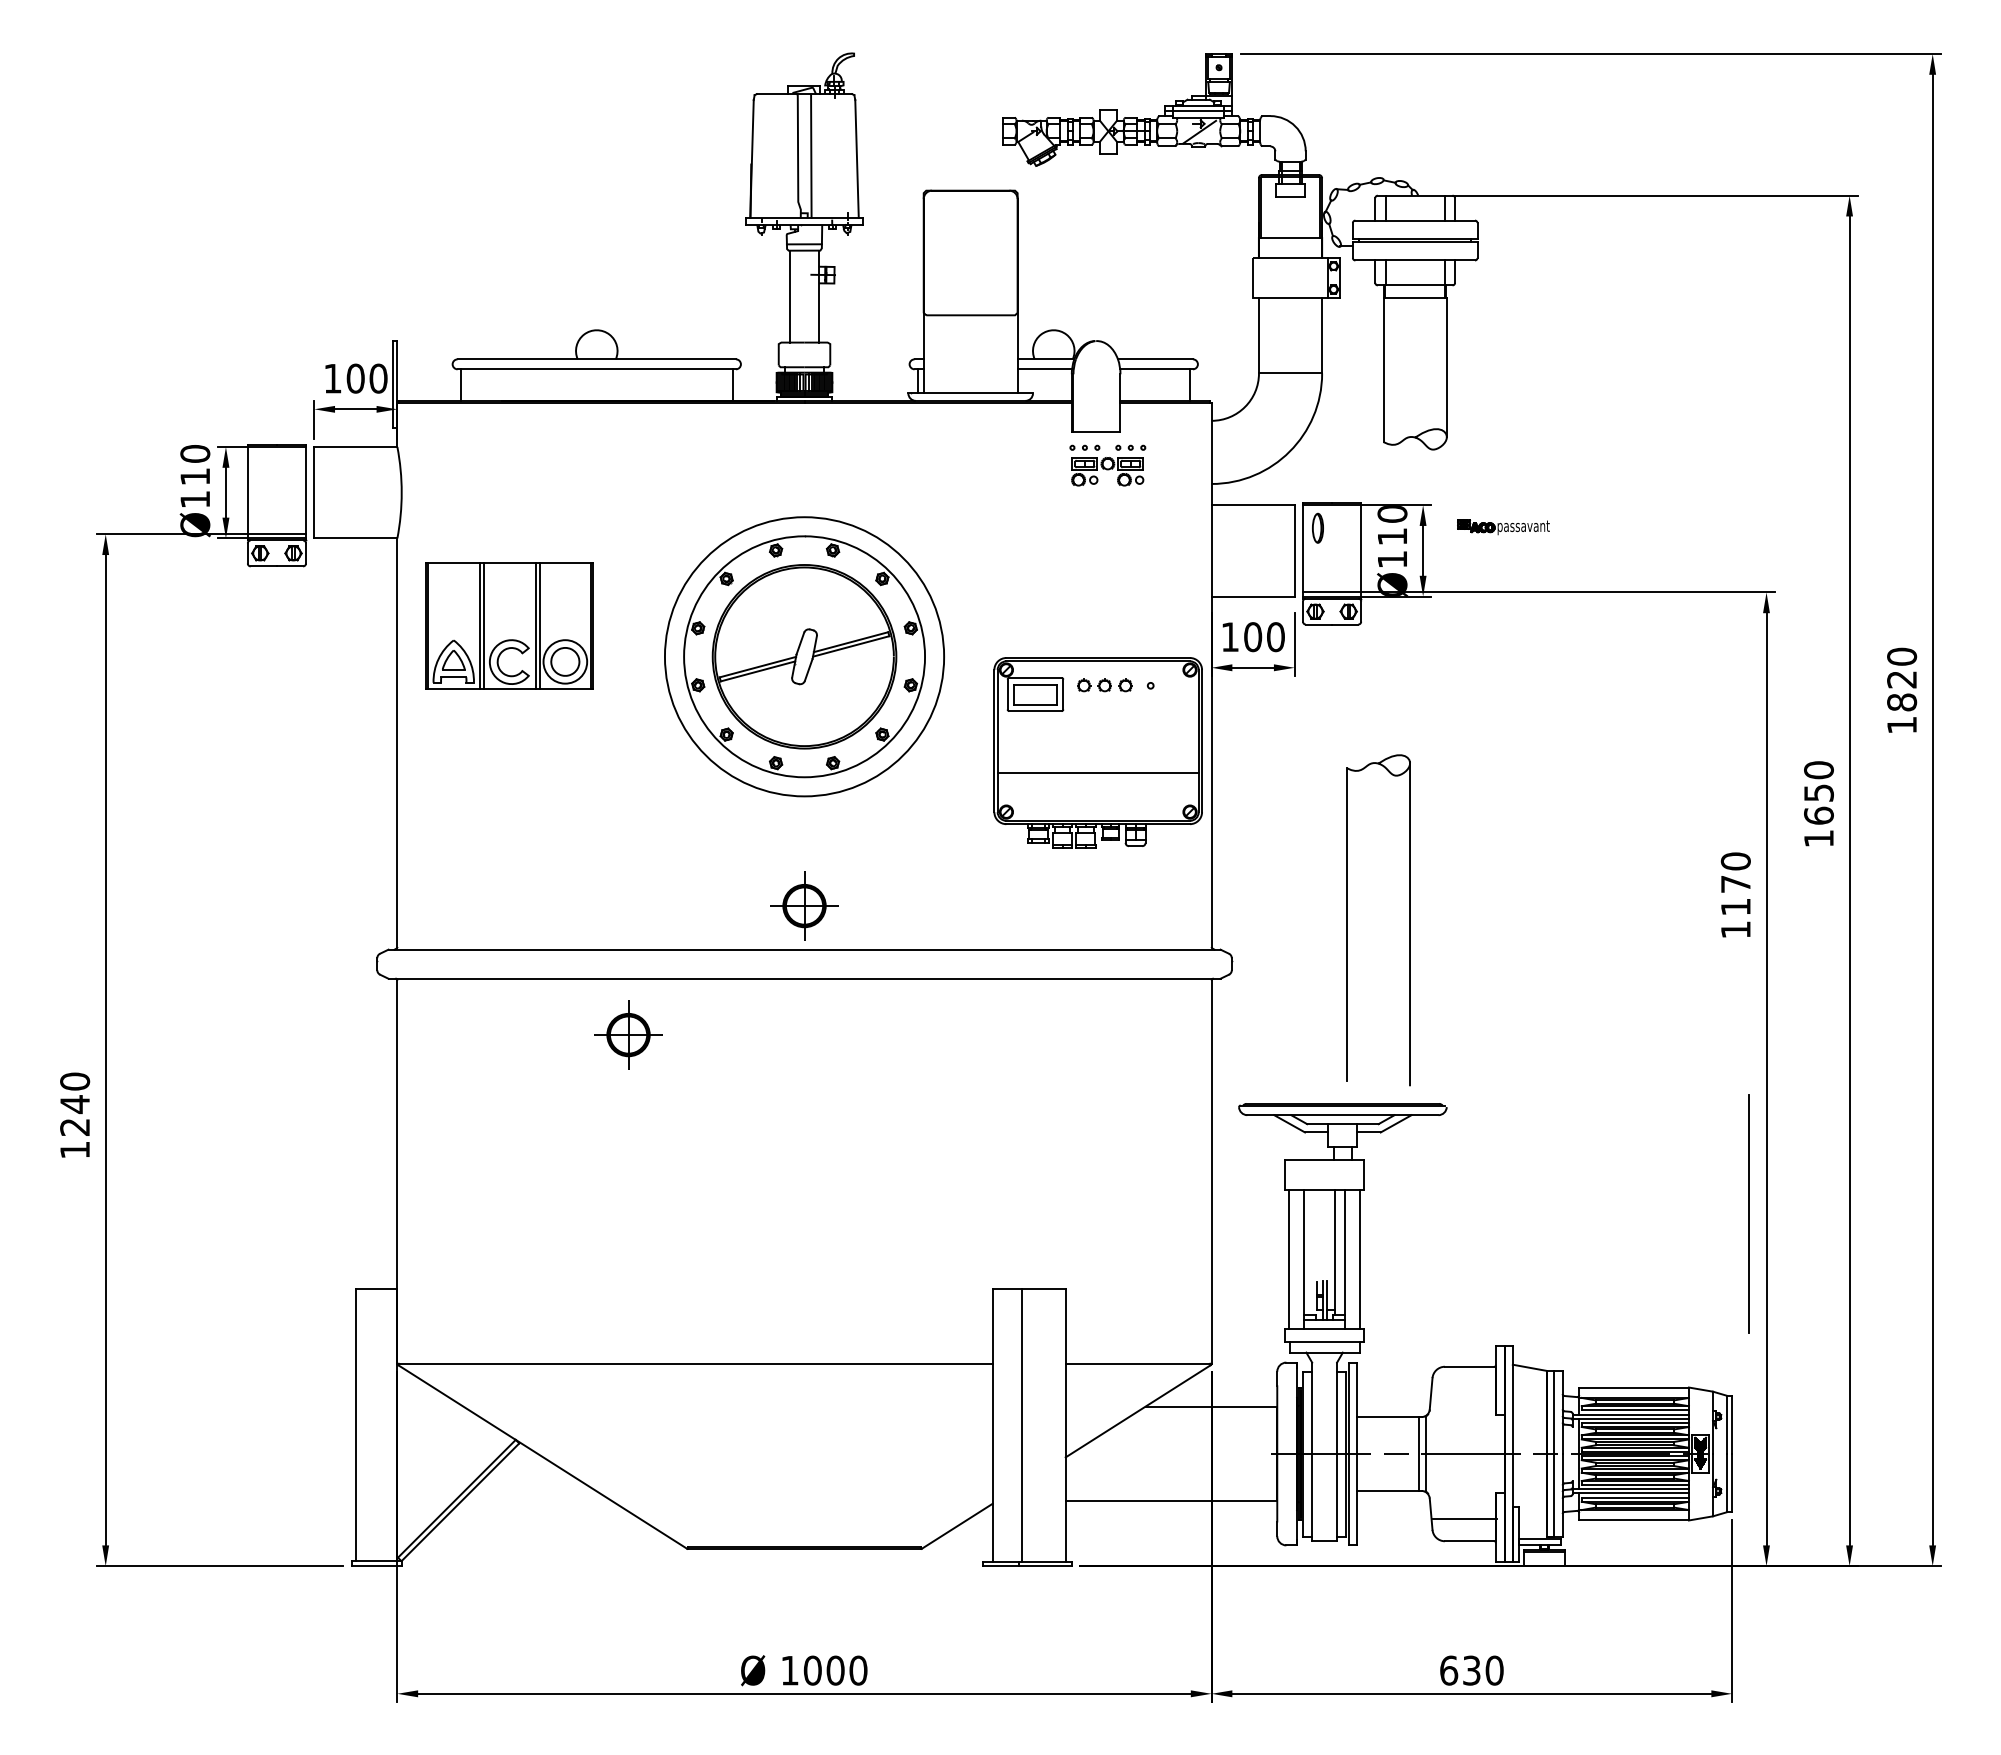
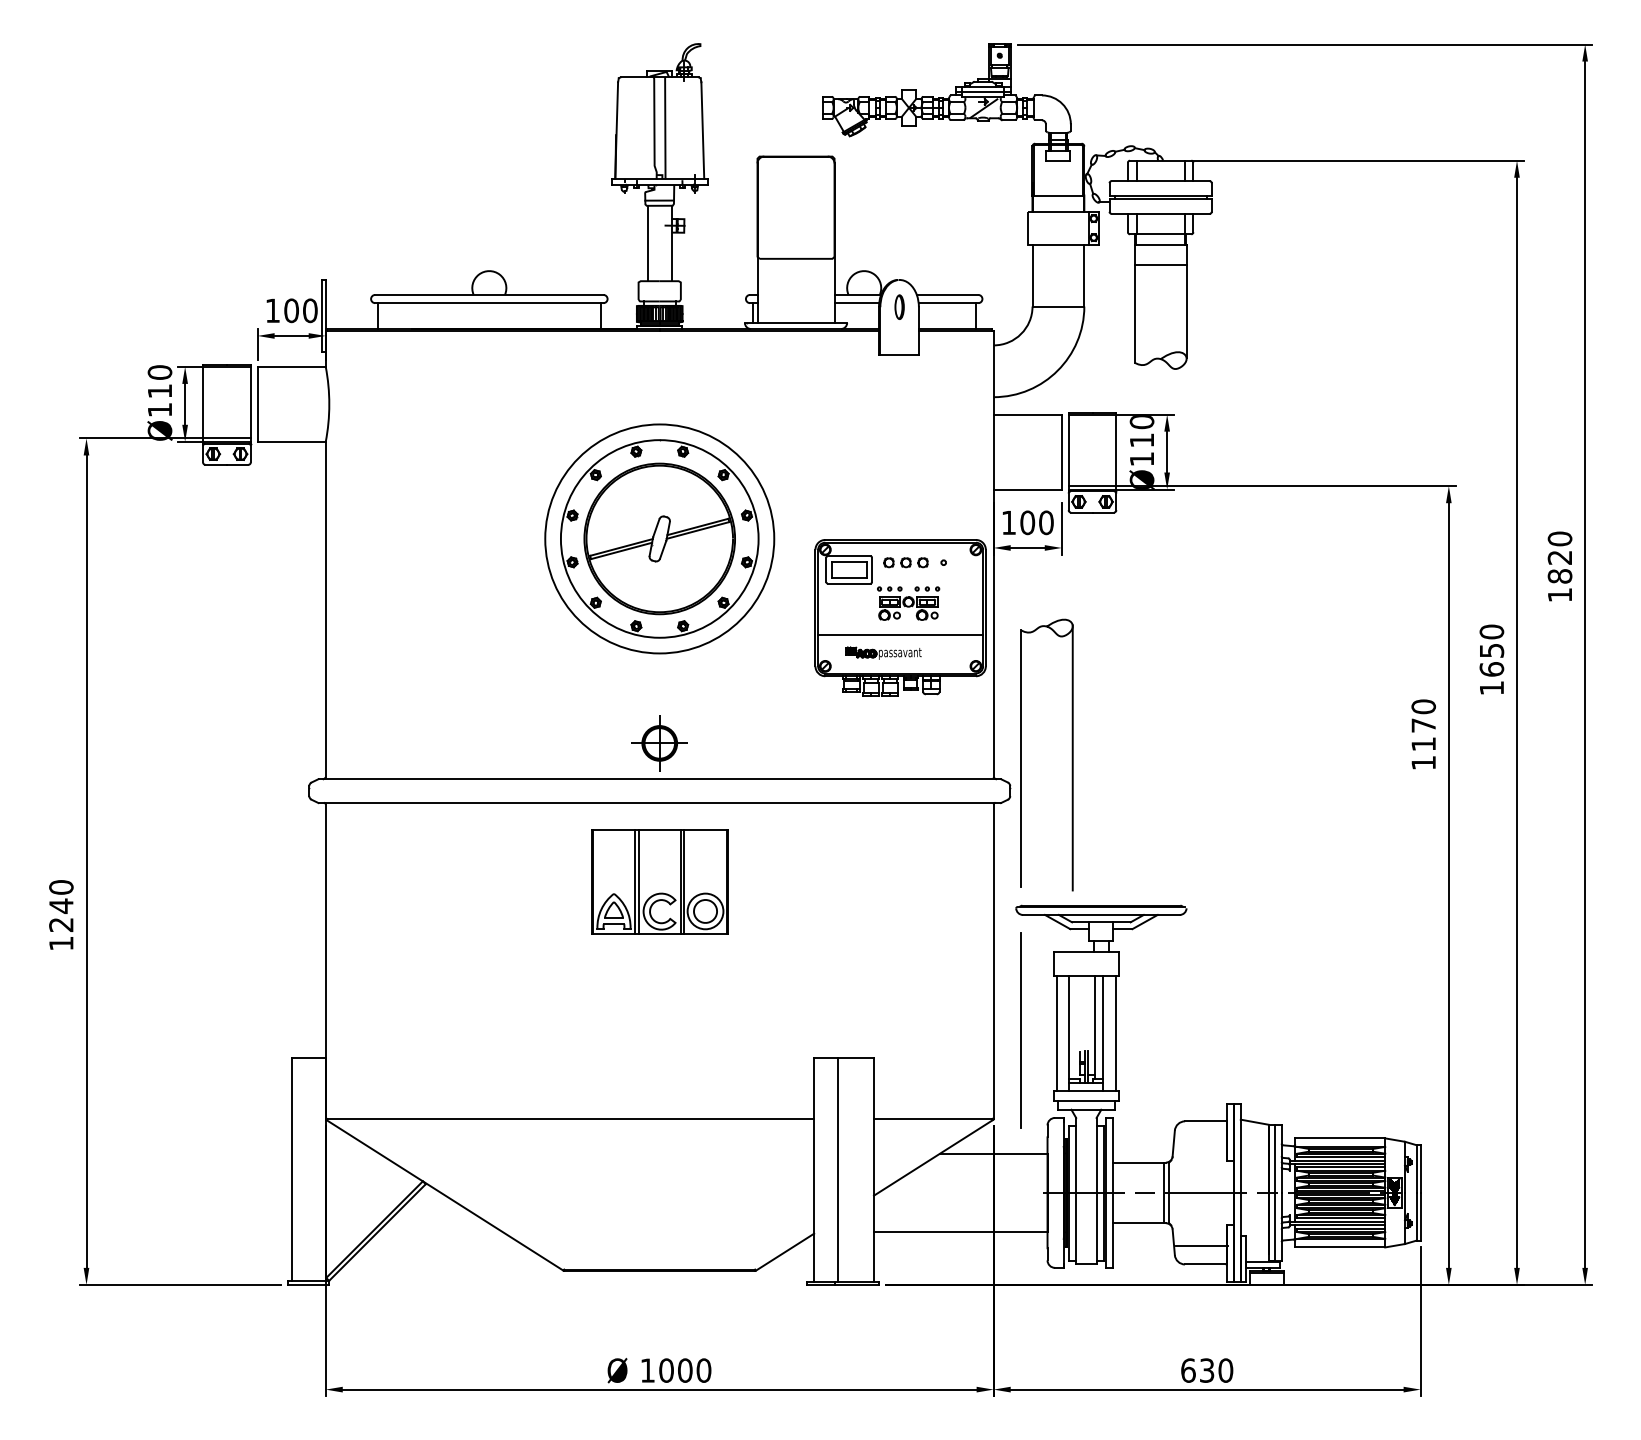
line: (1414, 322) -> (1160, 264), added
part: (1107, 465) -> (908, 603), moved
part: (1317, 527) -> (899, 306), moved
part: (1503, 527) -> (883, 653), moved
part: (509, 625) -> (659, 881), moved
part: (1347, 920) -> (1021, 755), moved
part: (628, 1034) -> (515, 848), removed
line: (1748, 1213) -> (1020, 1030), moved

